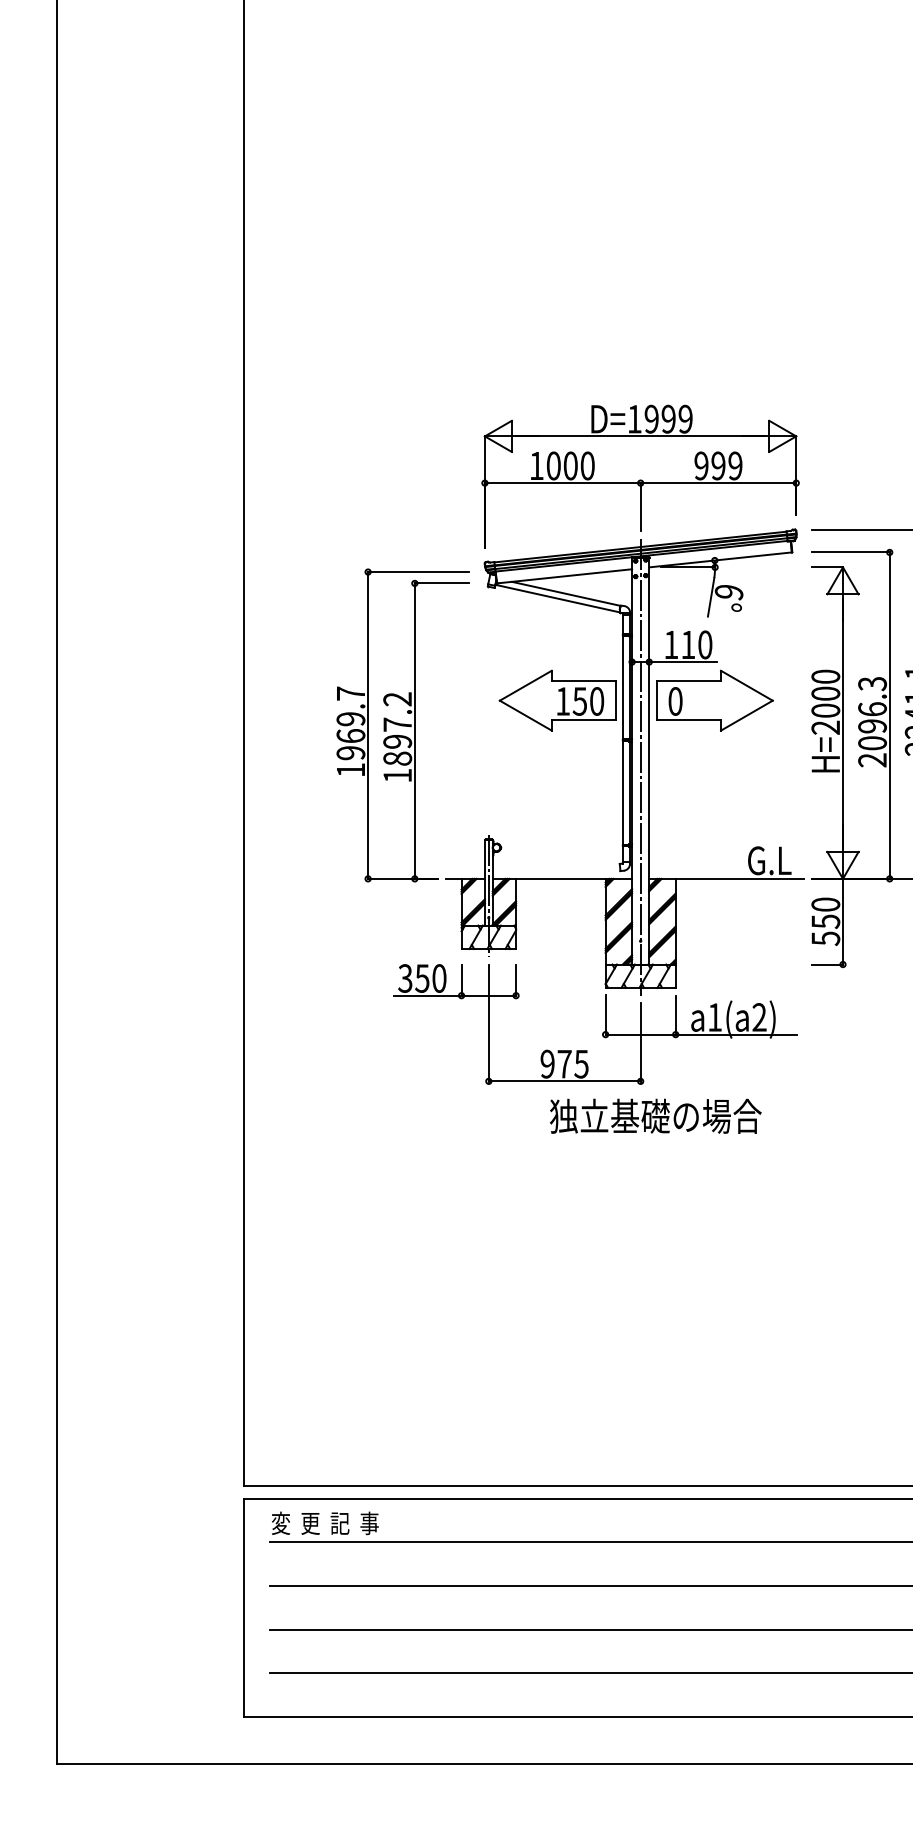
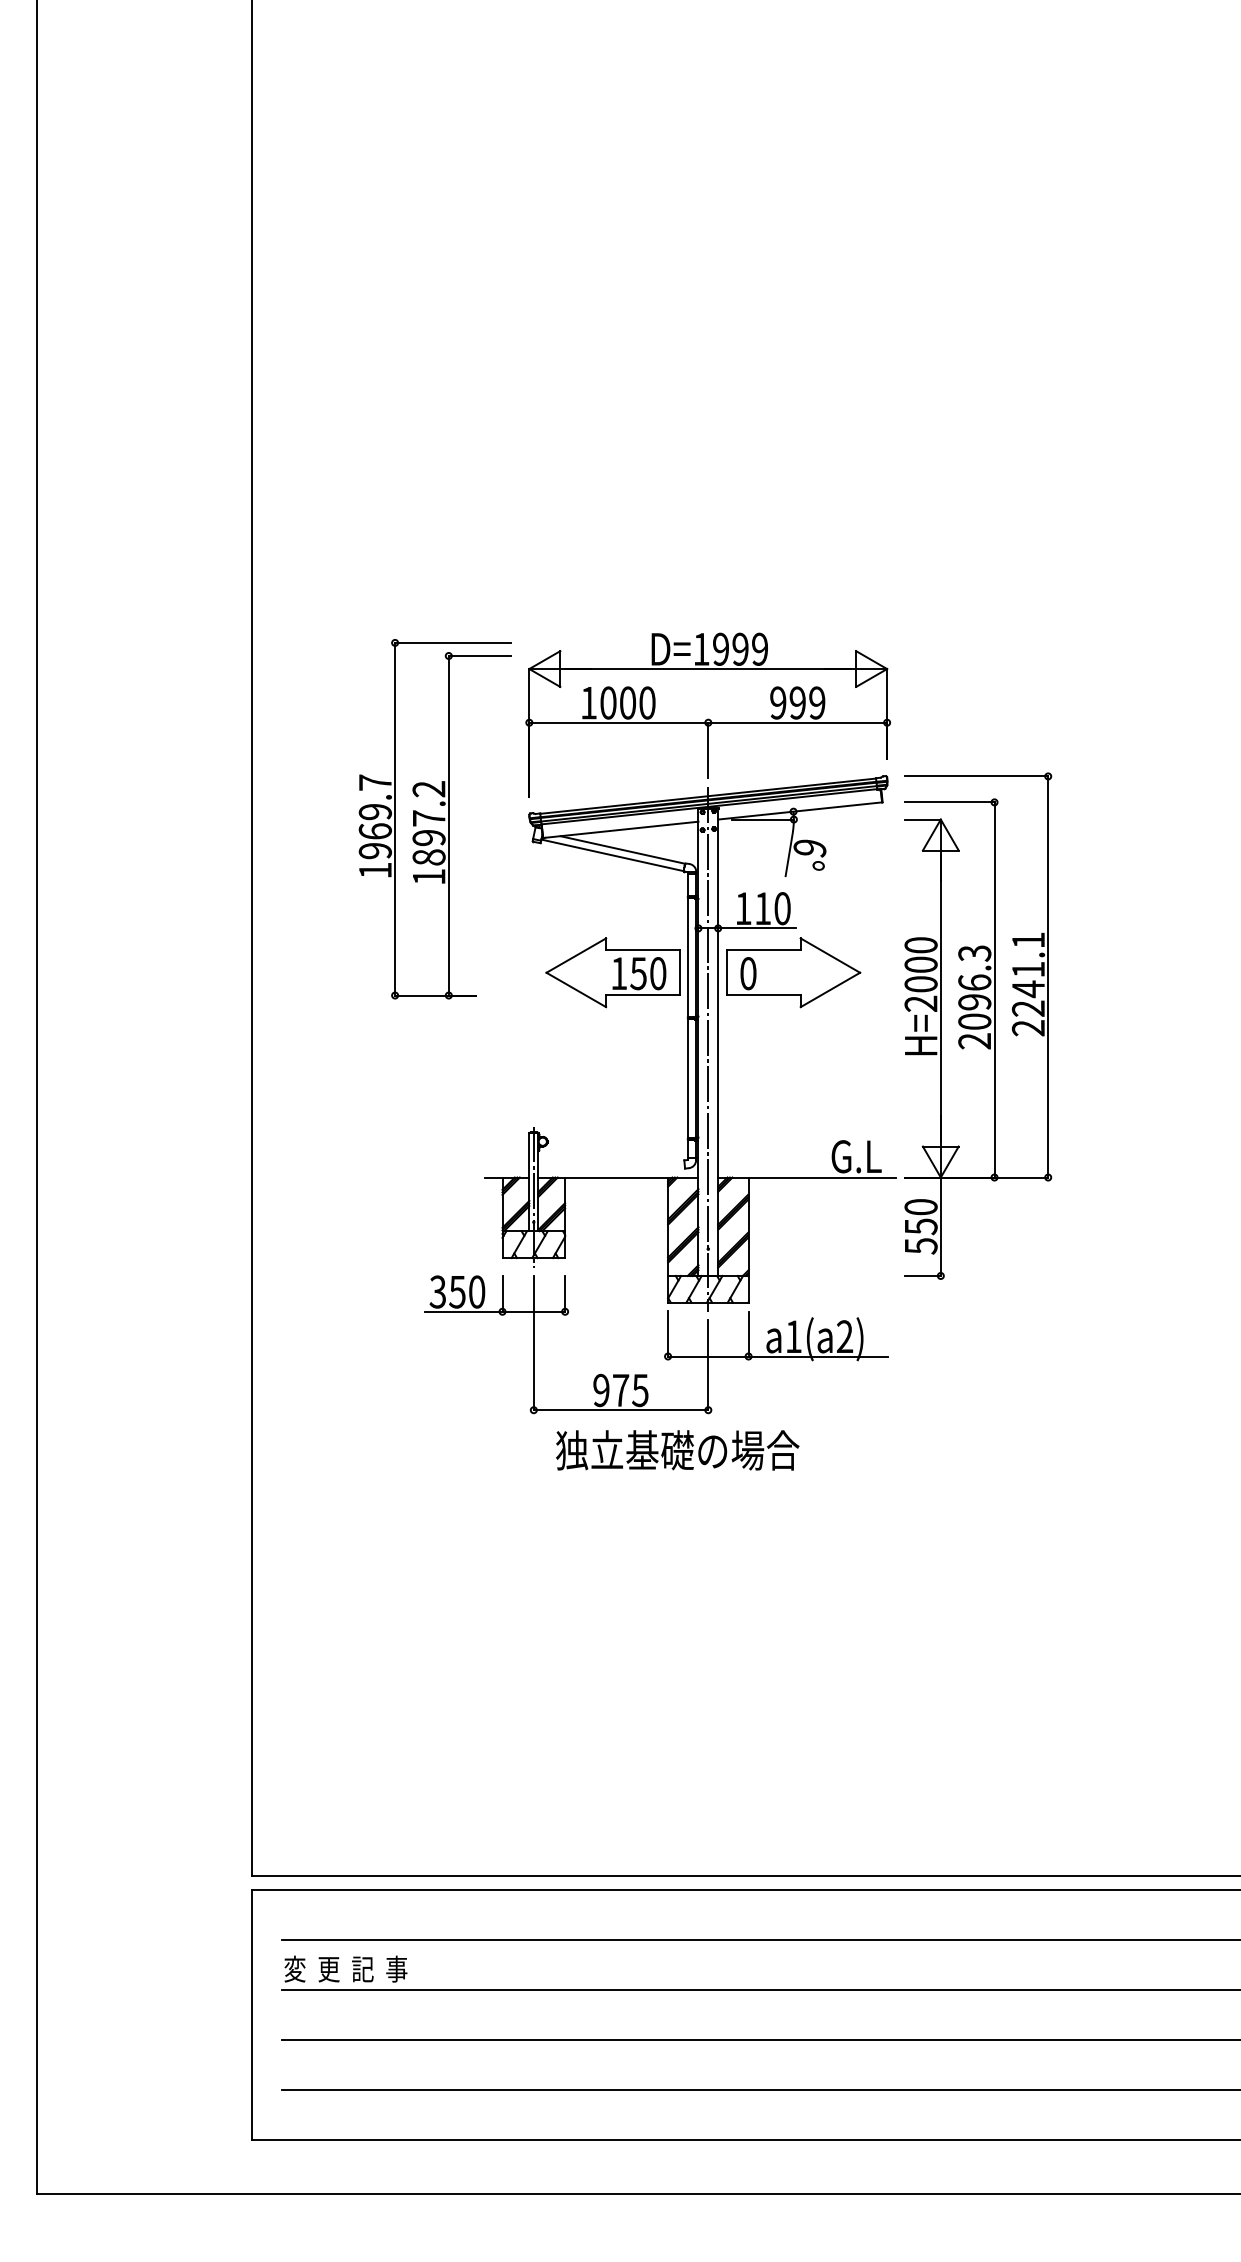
part: (402, 725) -> (434, 819), moved
text: (655, 1116) -> (677, 1450), moved
text: (324, 1522) -> (345, 1968), moved

